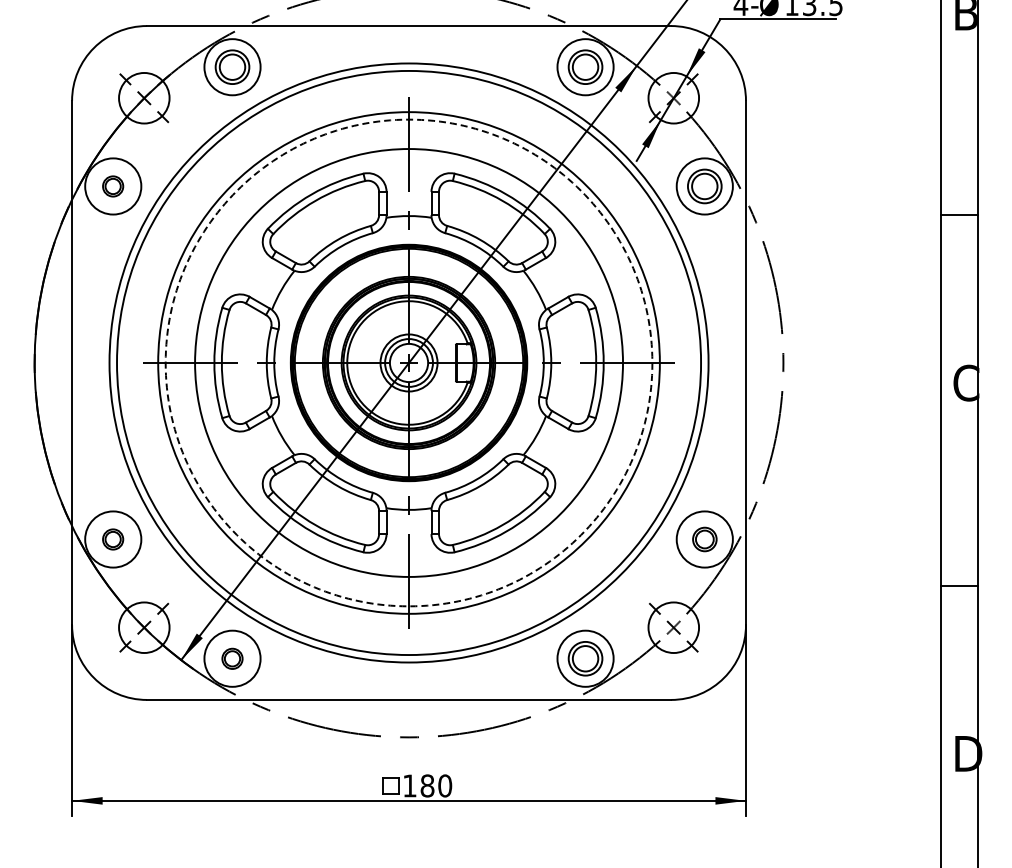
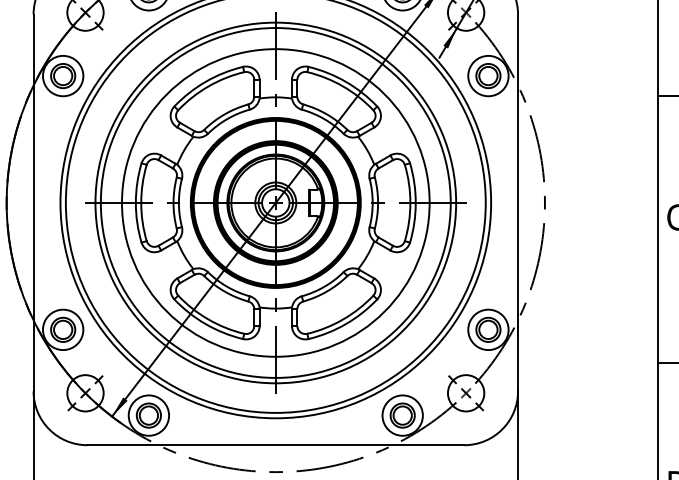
part: (112, 186) -> (62, 76), size x1.67
circle: (408, 362) -> (275, 202), dashed -> solid
part: (112, 539) -> (62, 329), size x1.67
part: (704, 539) -> (488, 329), size x1.43
part: (232, 658) -> (148, 415), size x1.67

